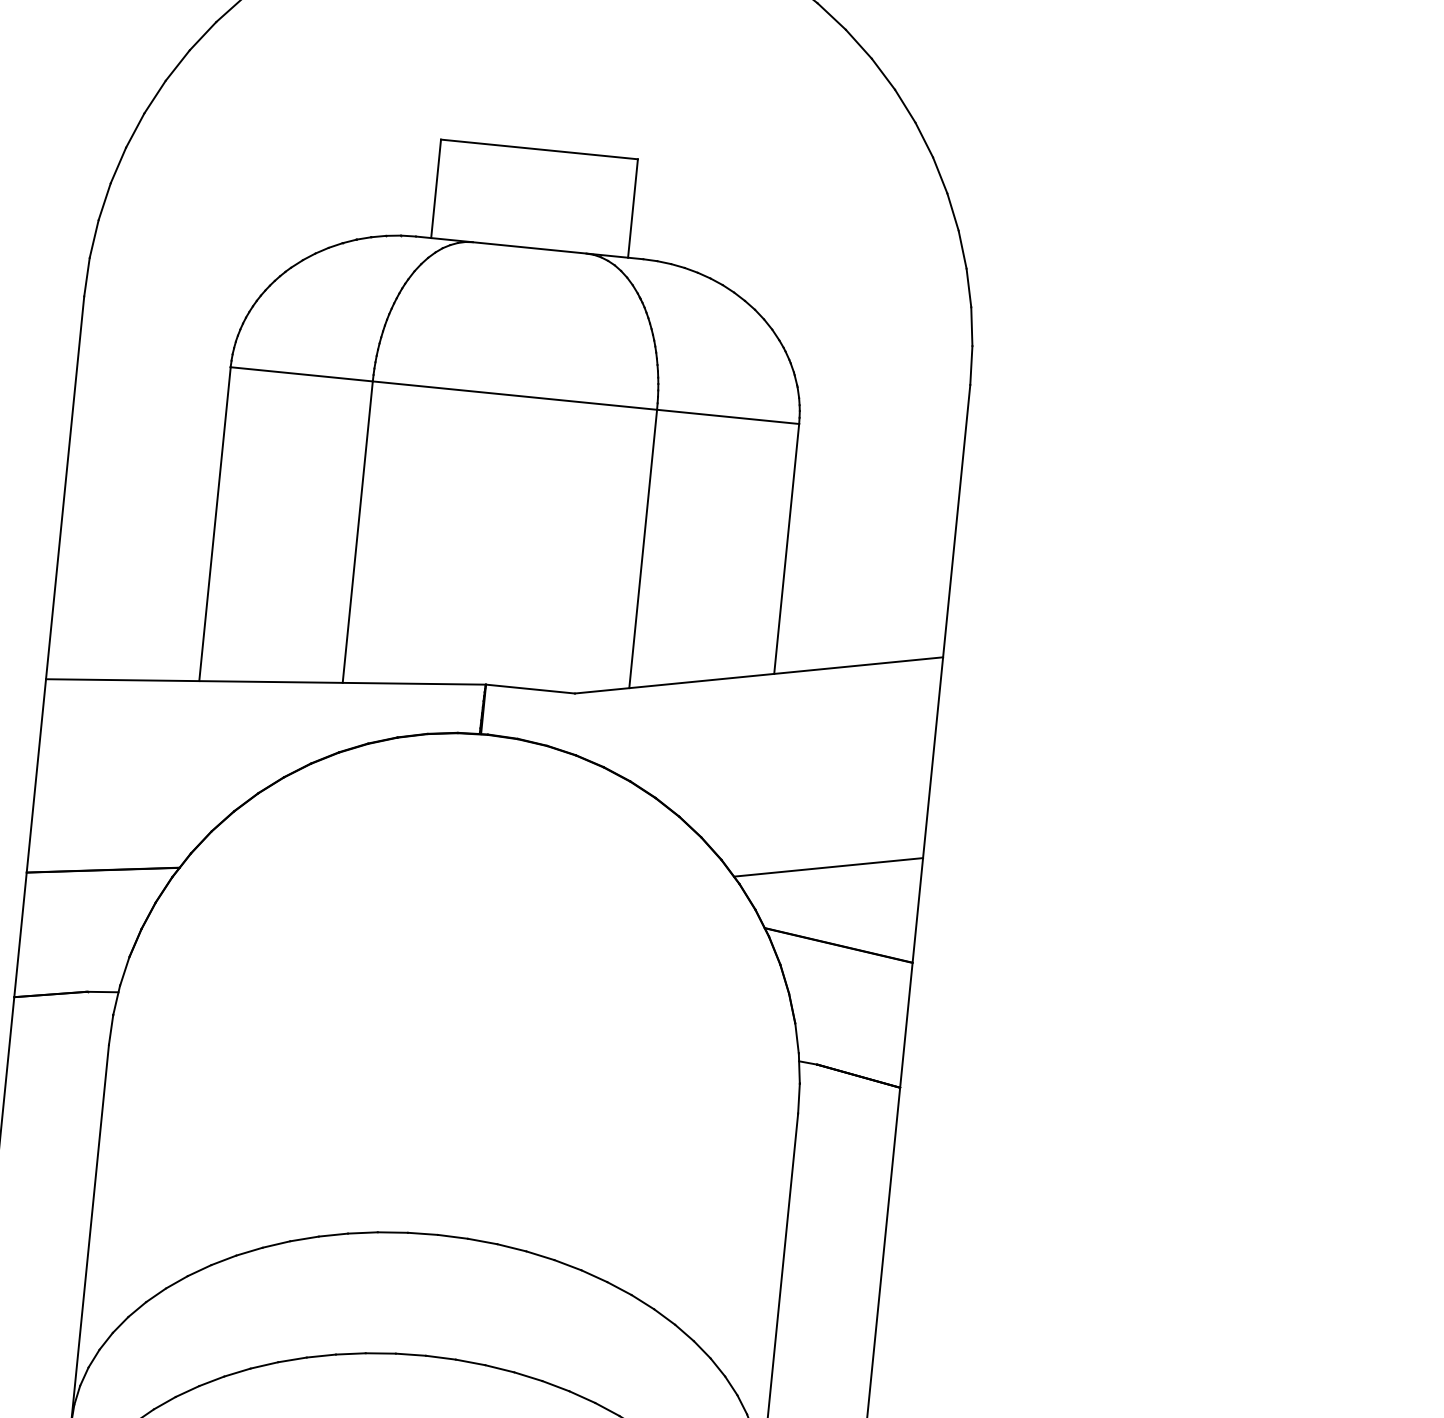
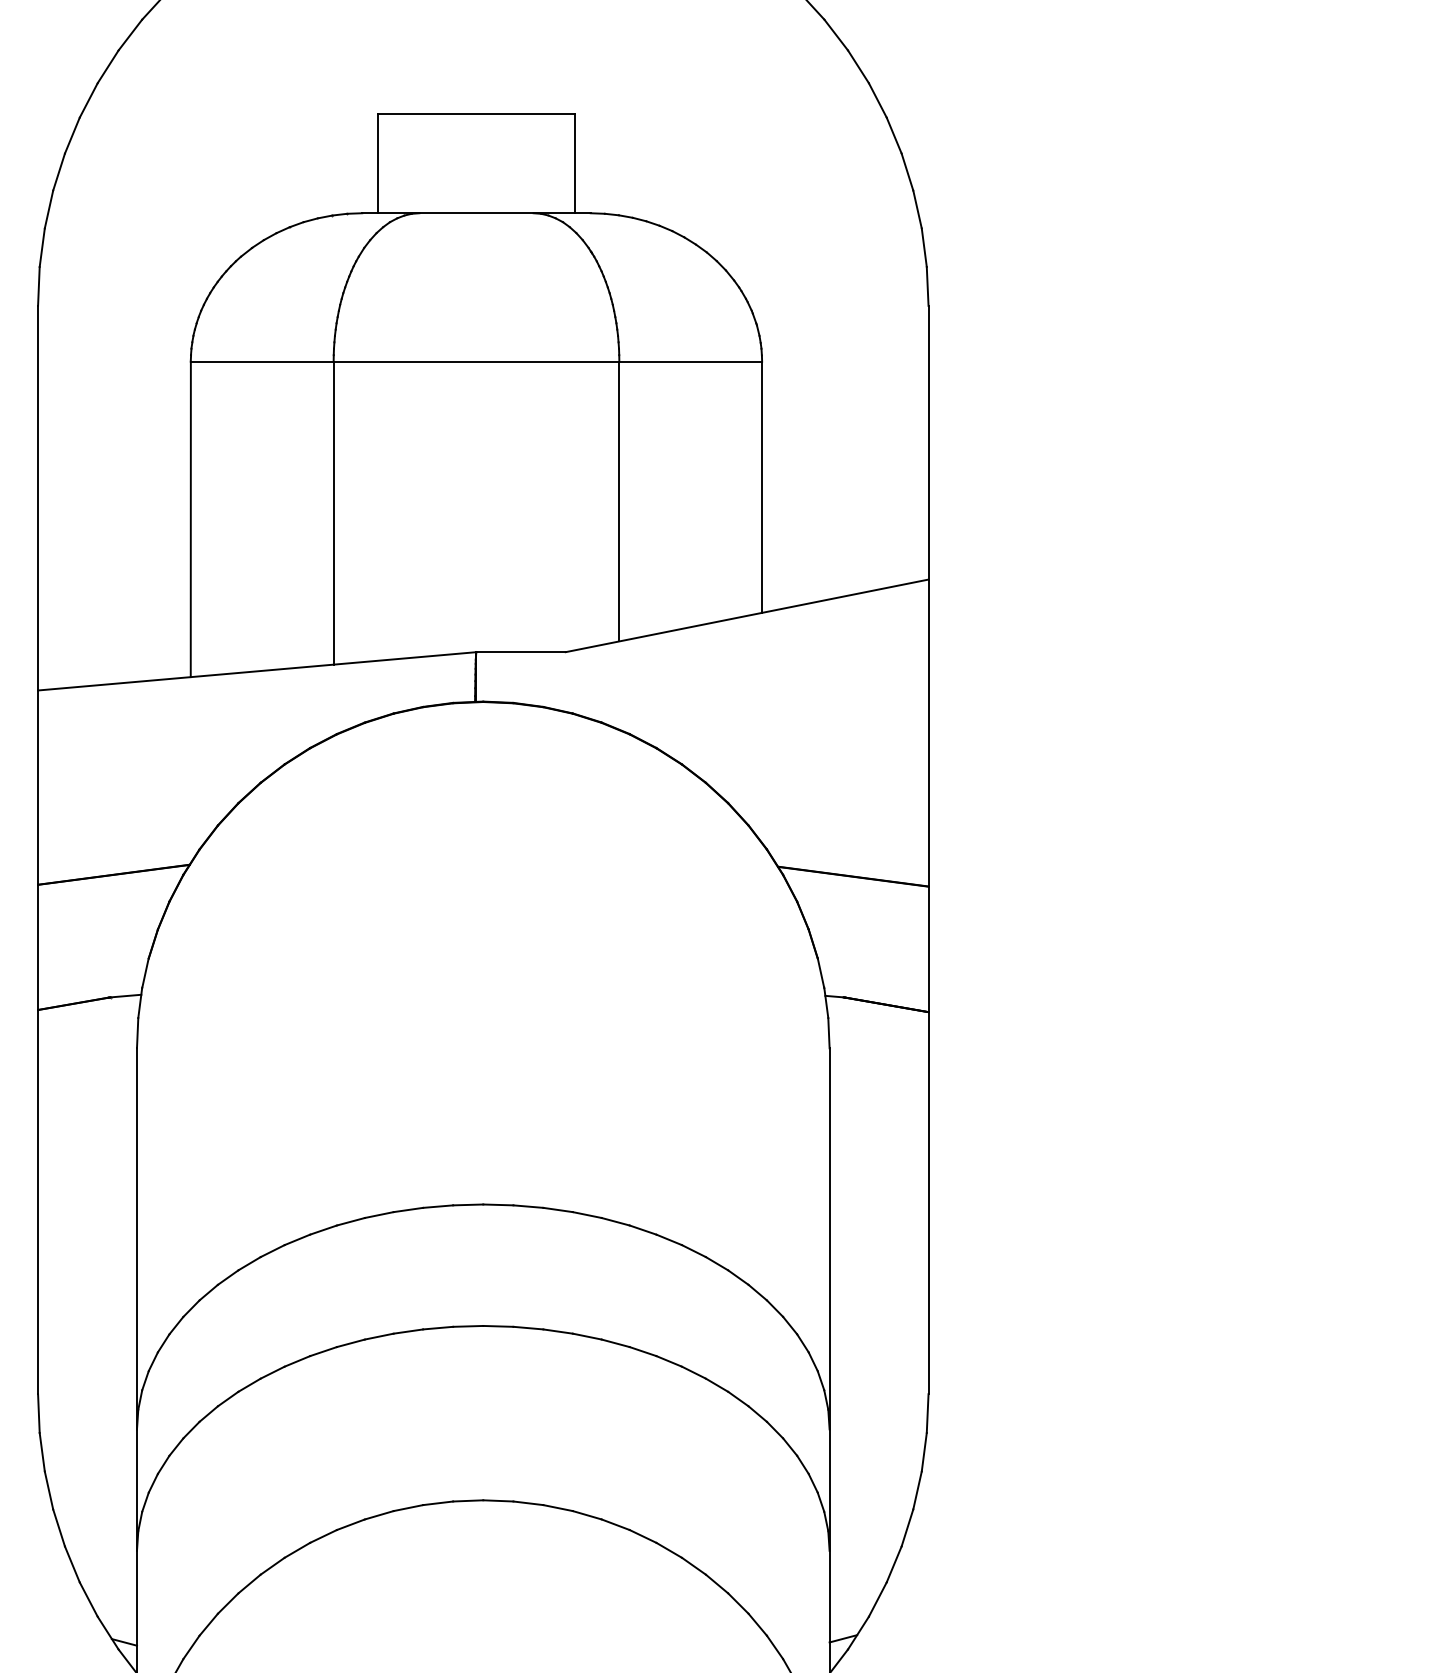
line: (828, 866) -> (835, 799), removed

